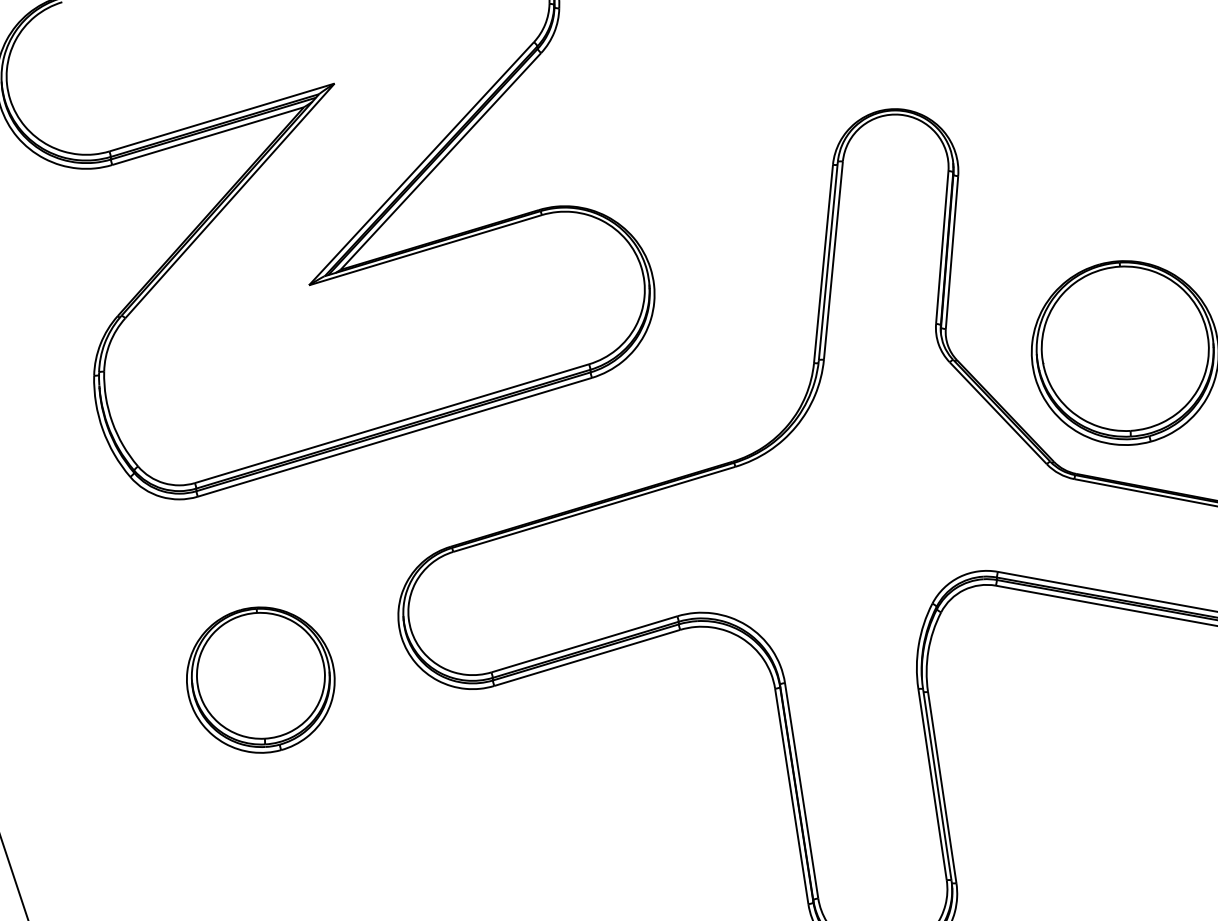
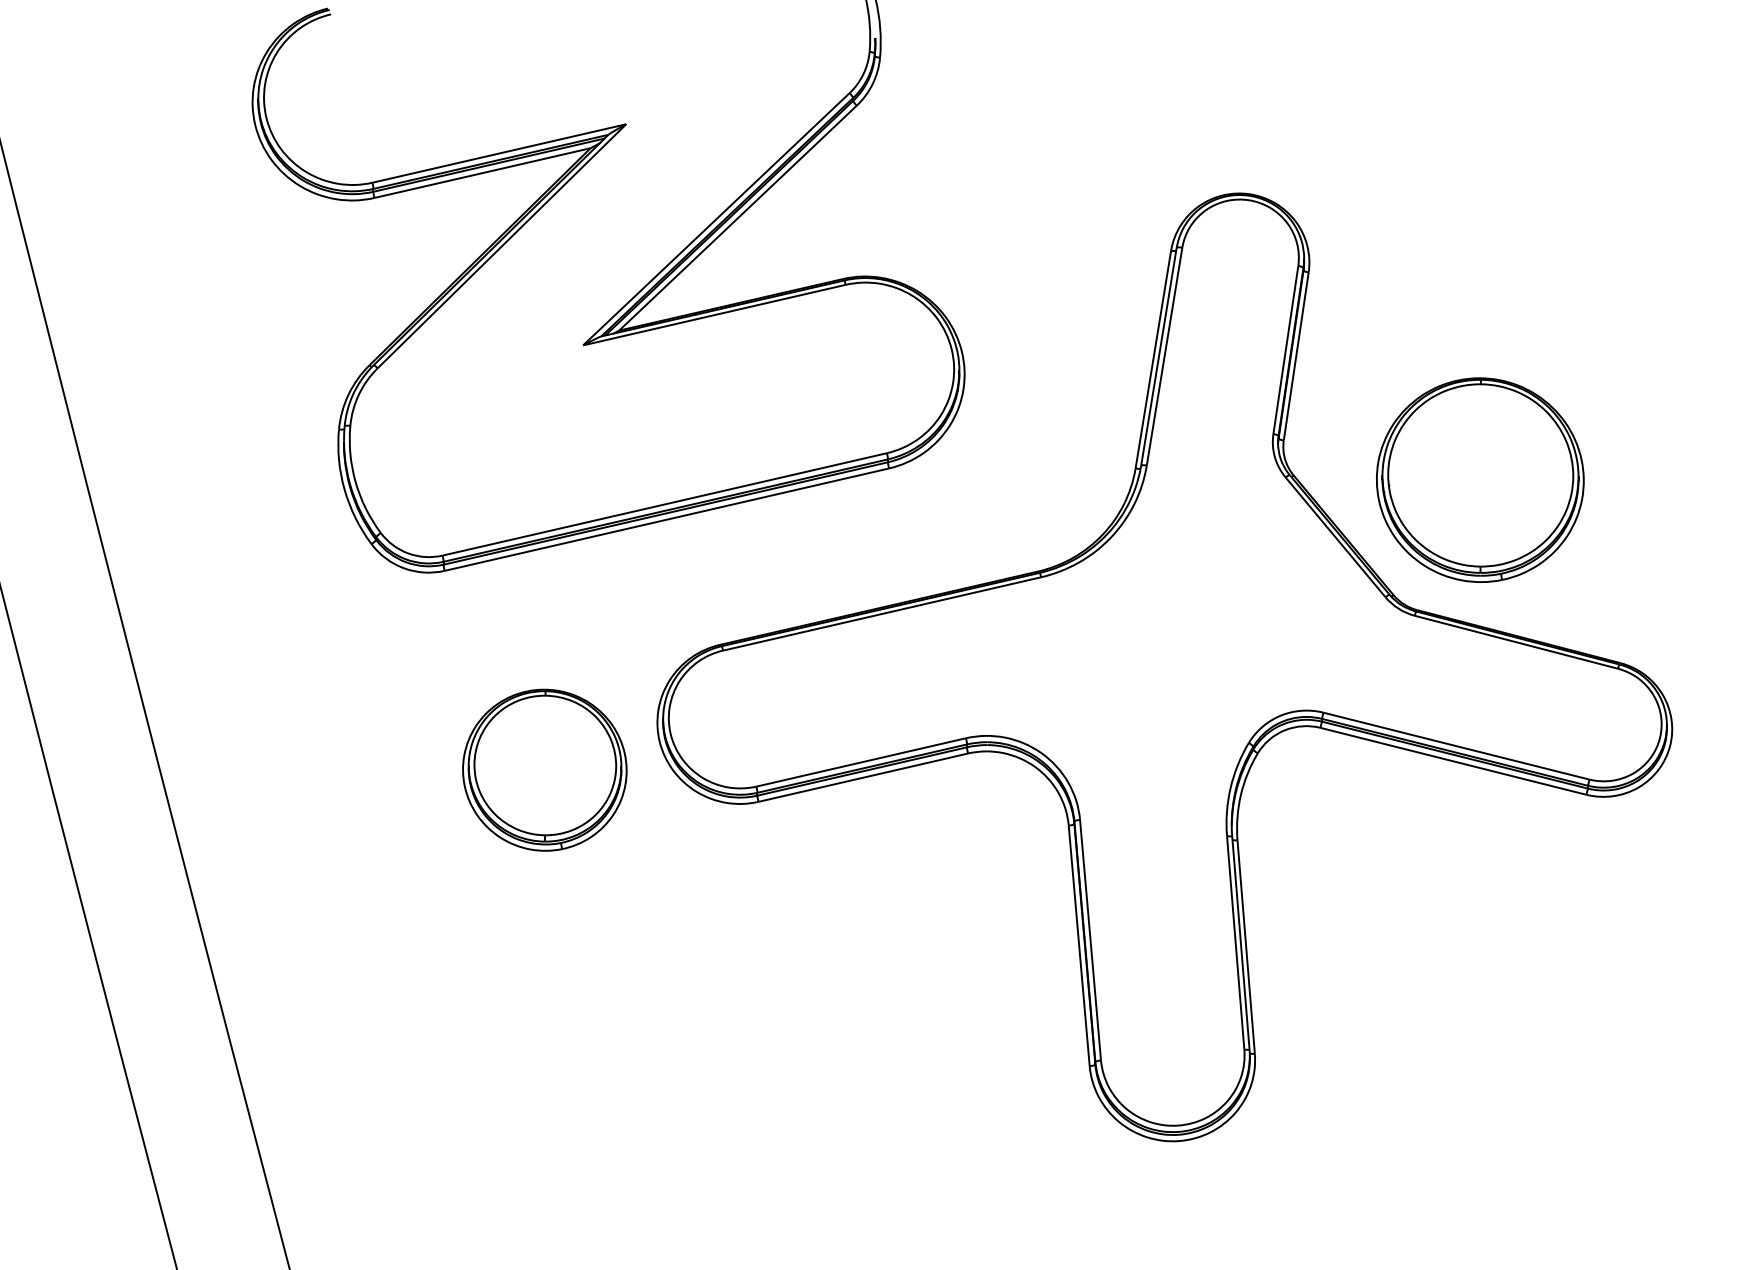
part: (260, 679) -> (544, 769), moved

